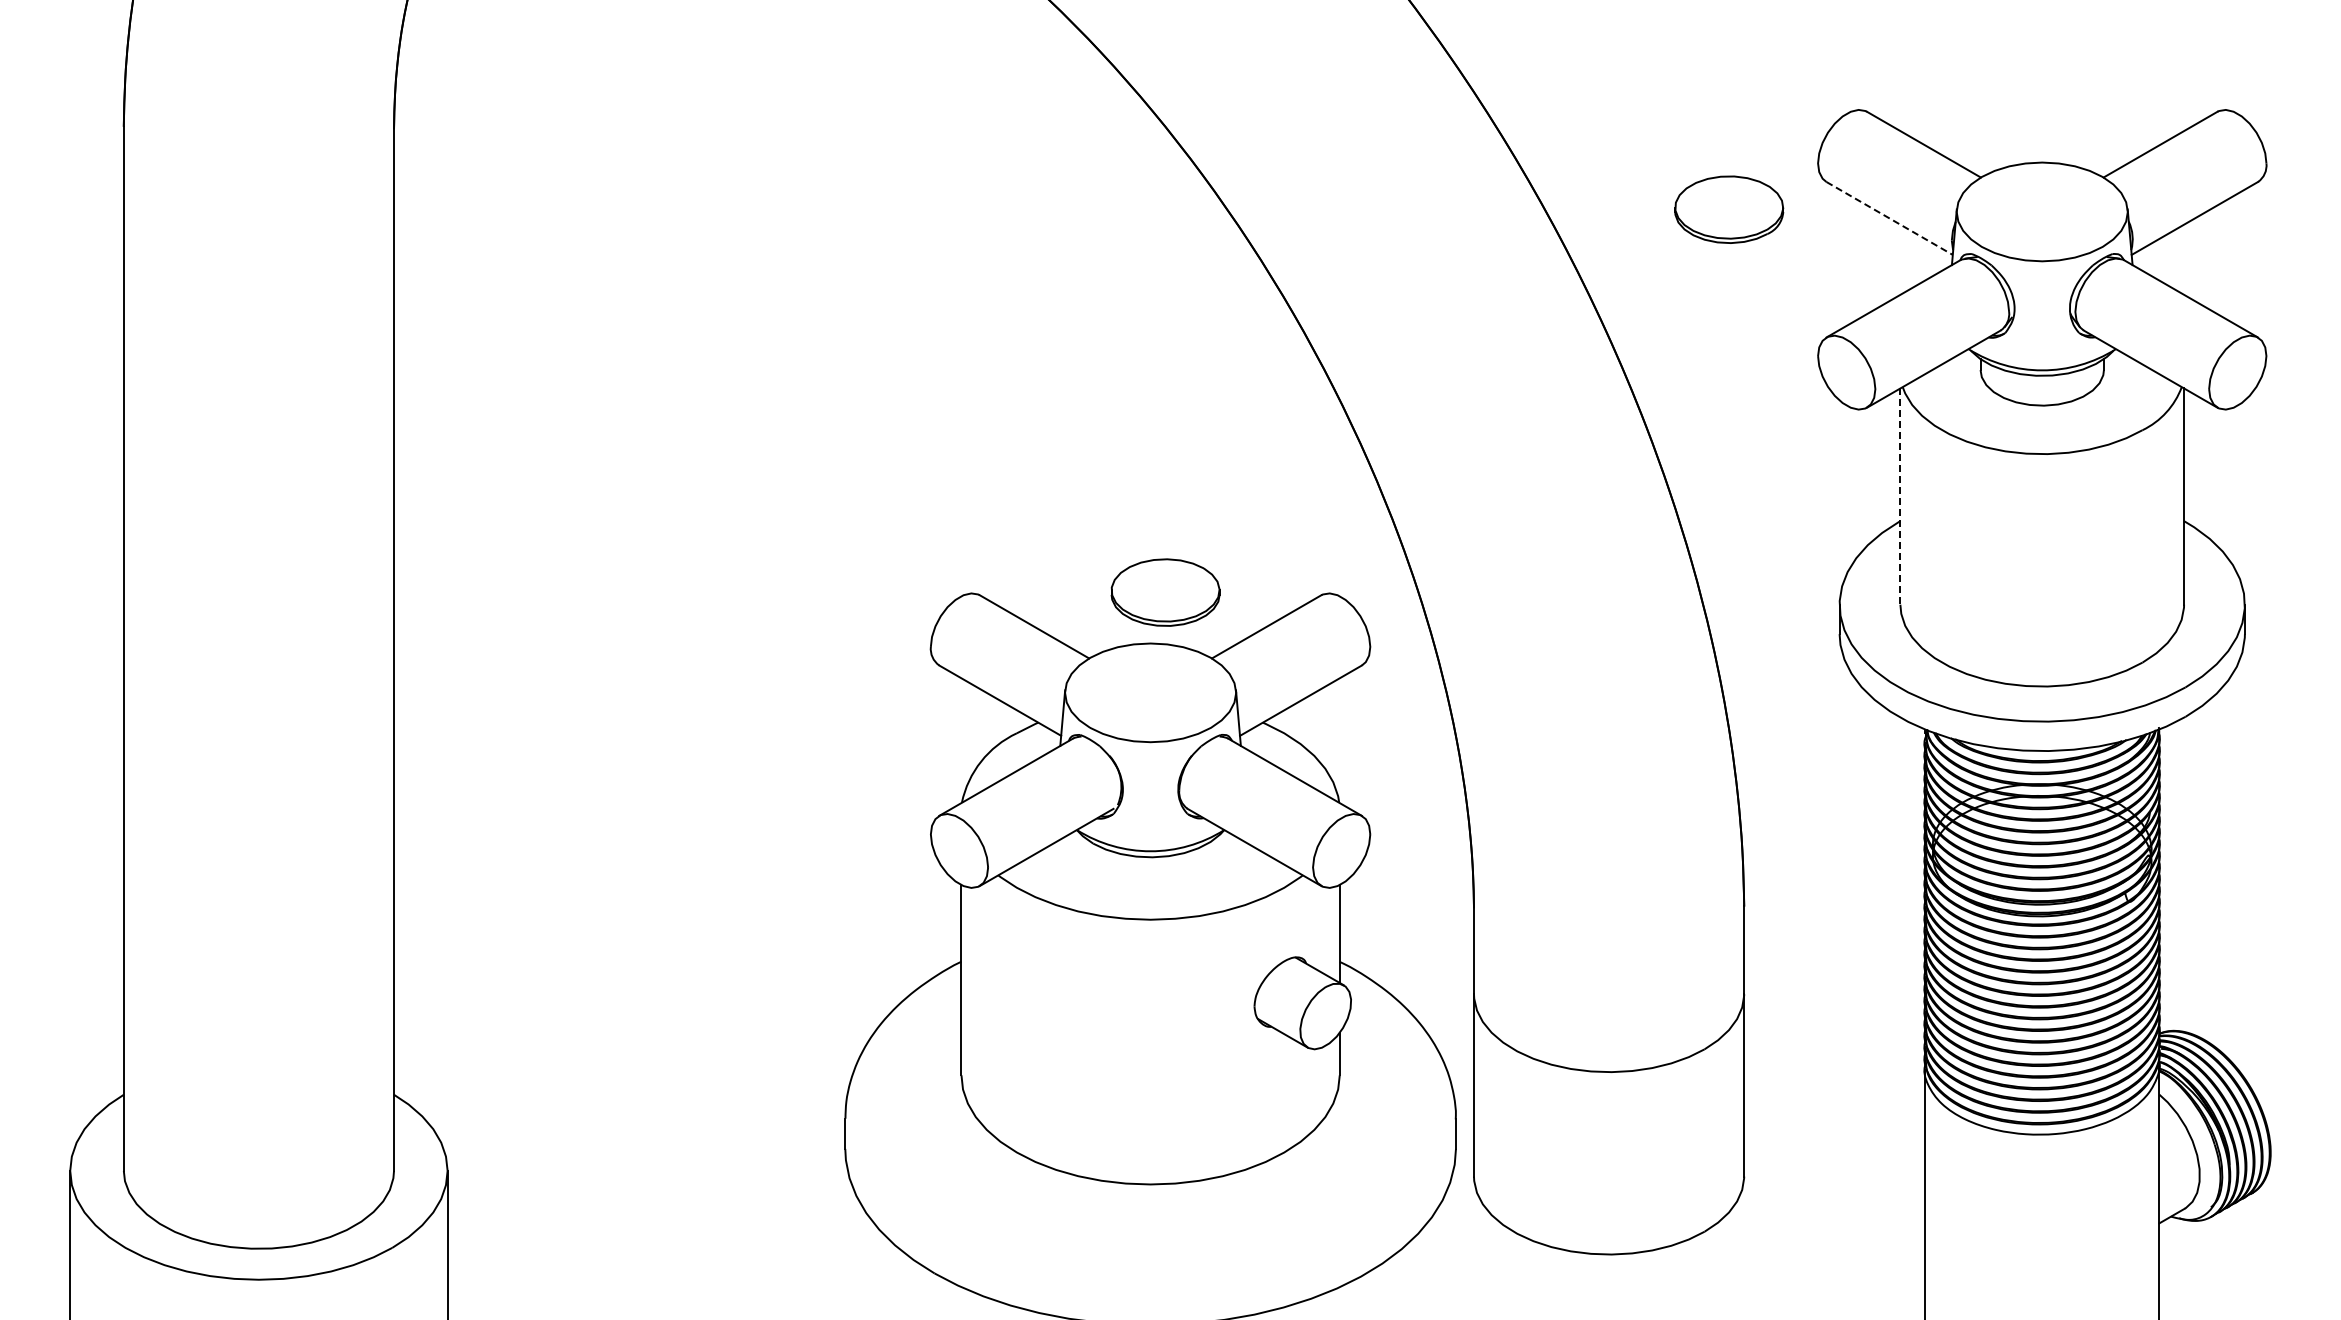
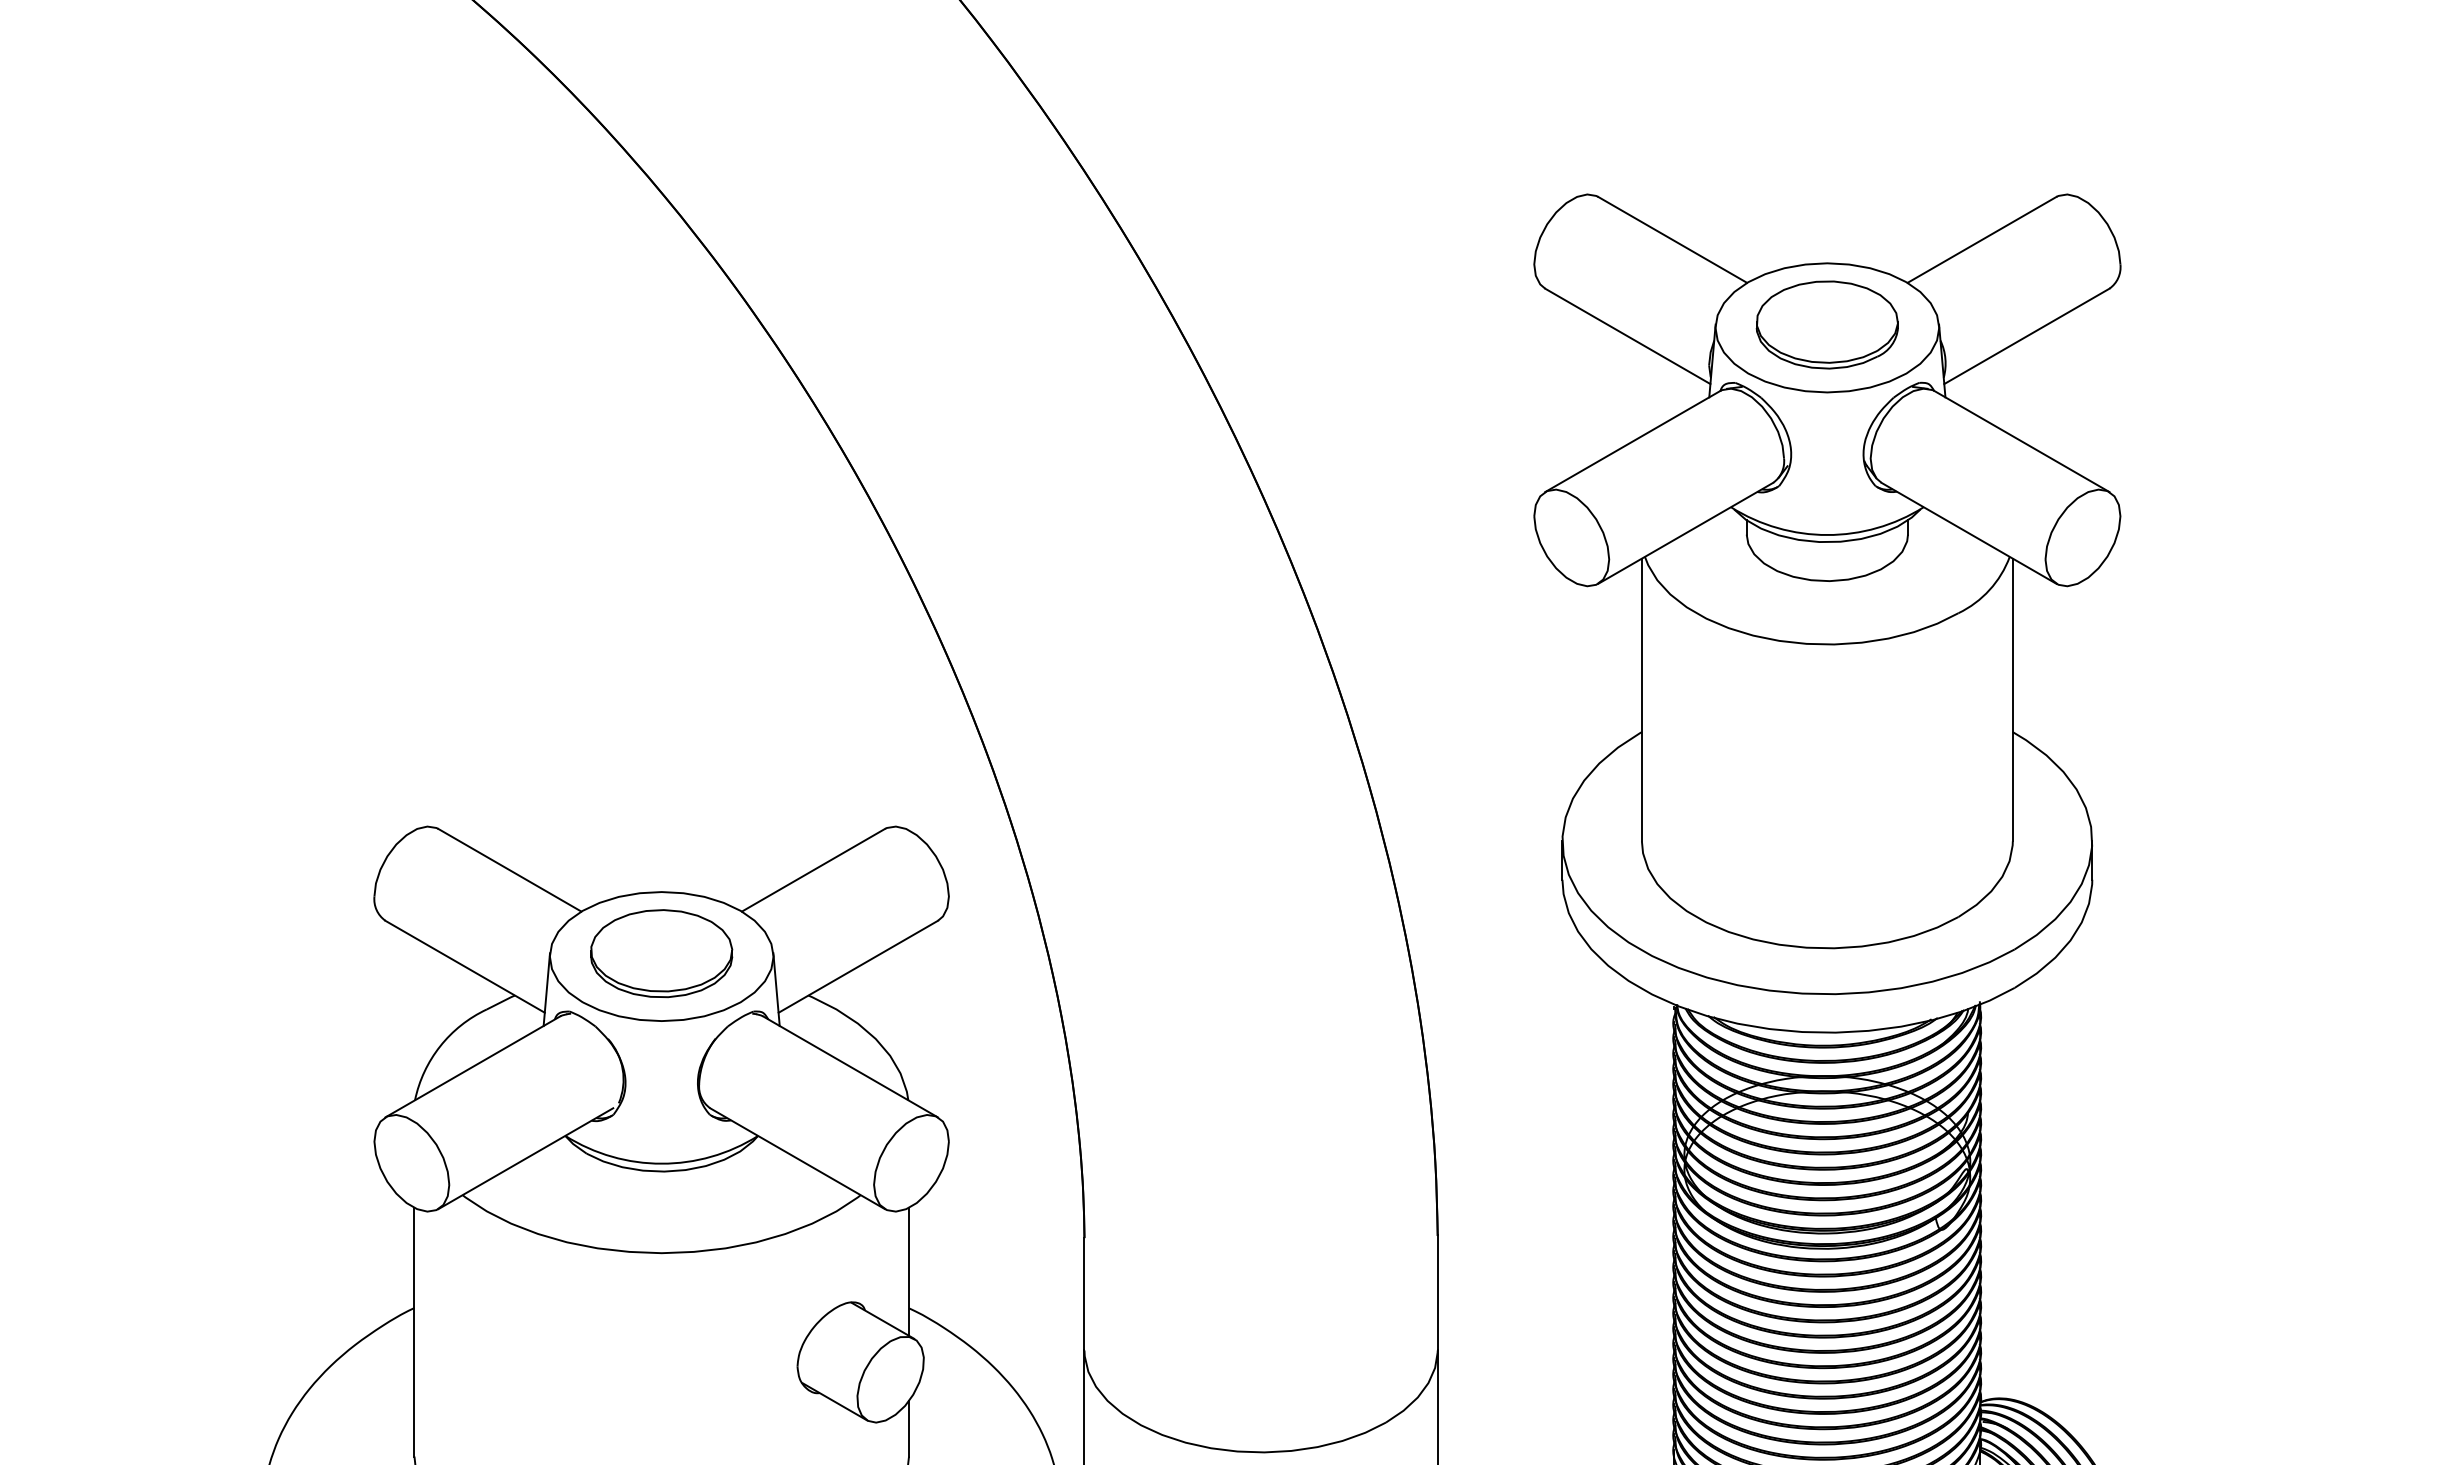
part: (1729, 209) -> (1827, 324), moved
line: (1889, 218) -> (1627, 336), dashed -> solid
line: (1900, 497) -> (1642, 701), dashed -> solid
part: (1165, 592) -> (661, 953), moved

